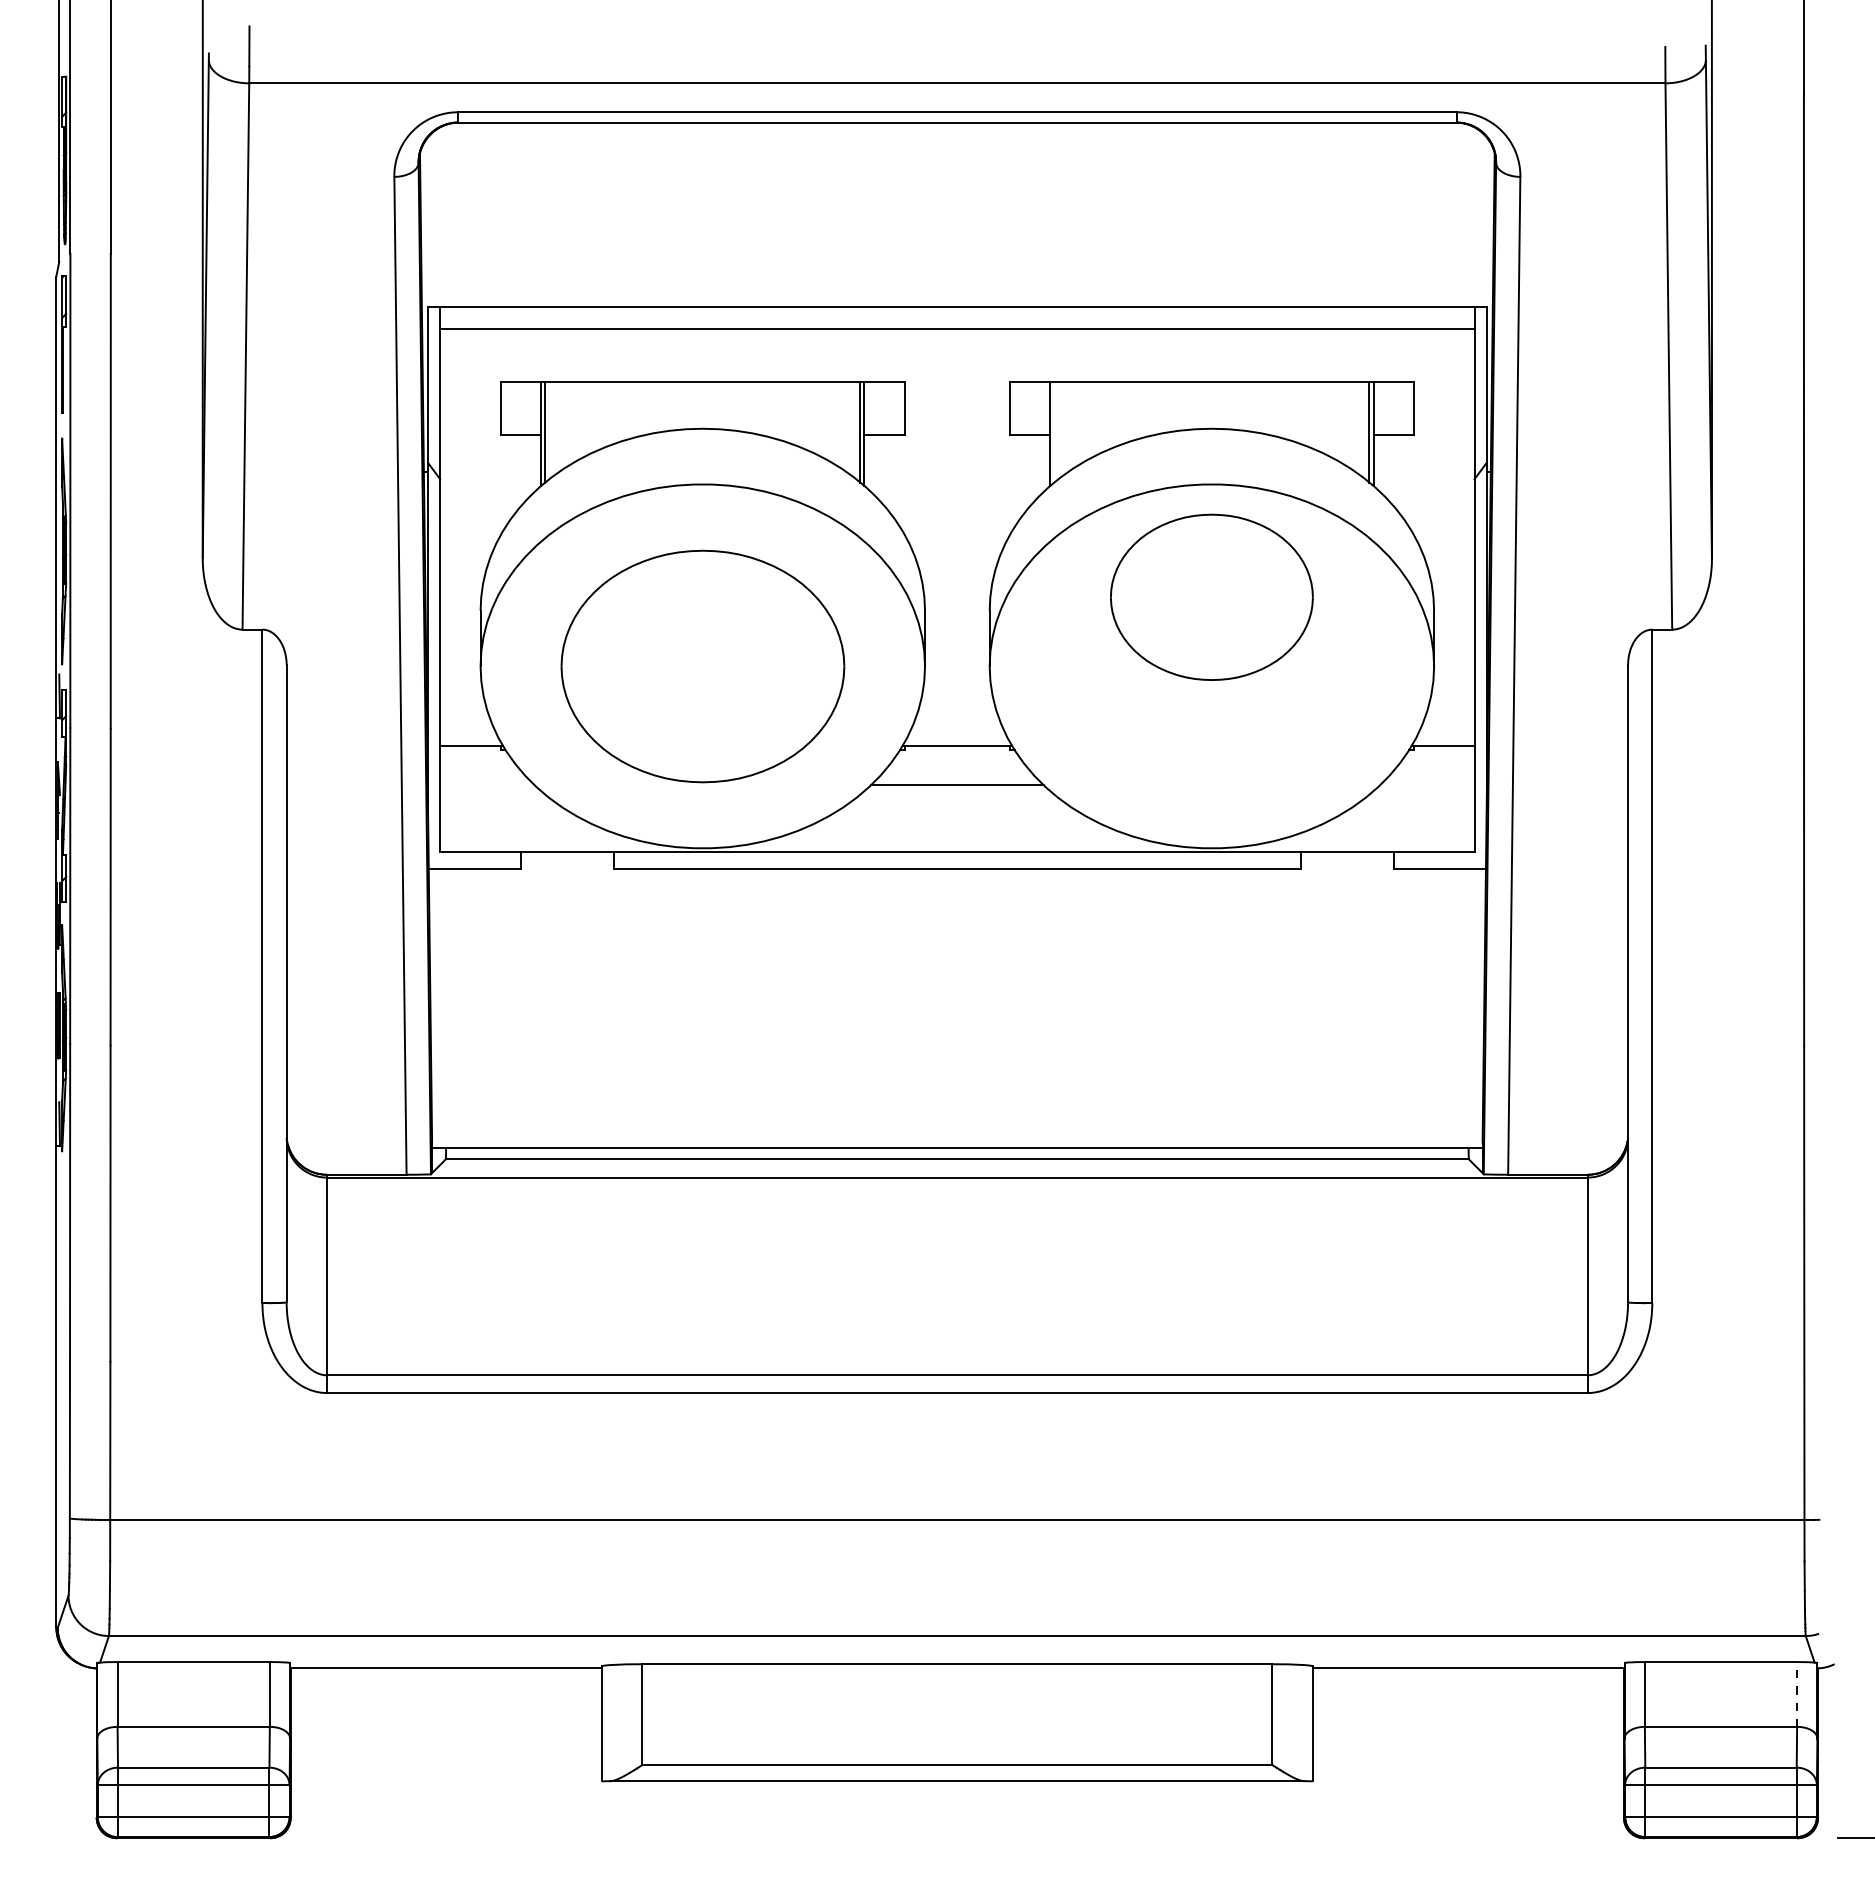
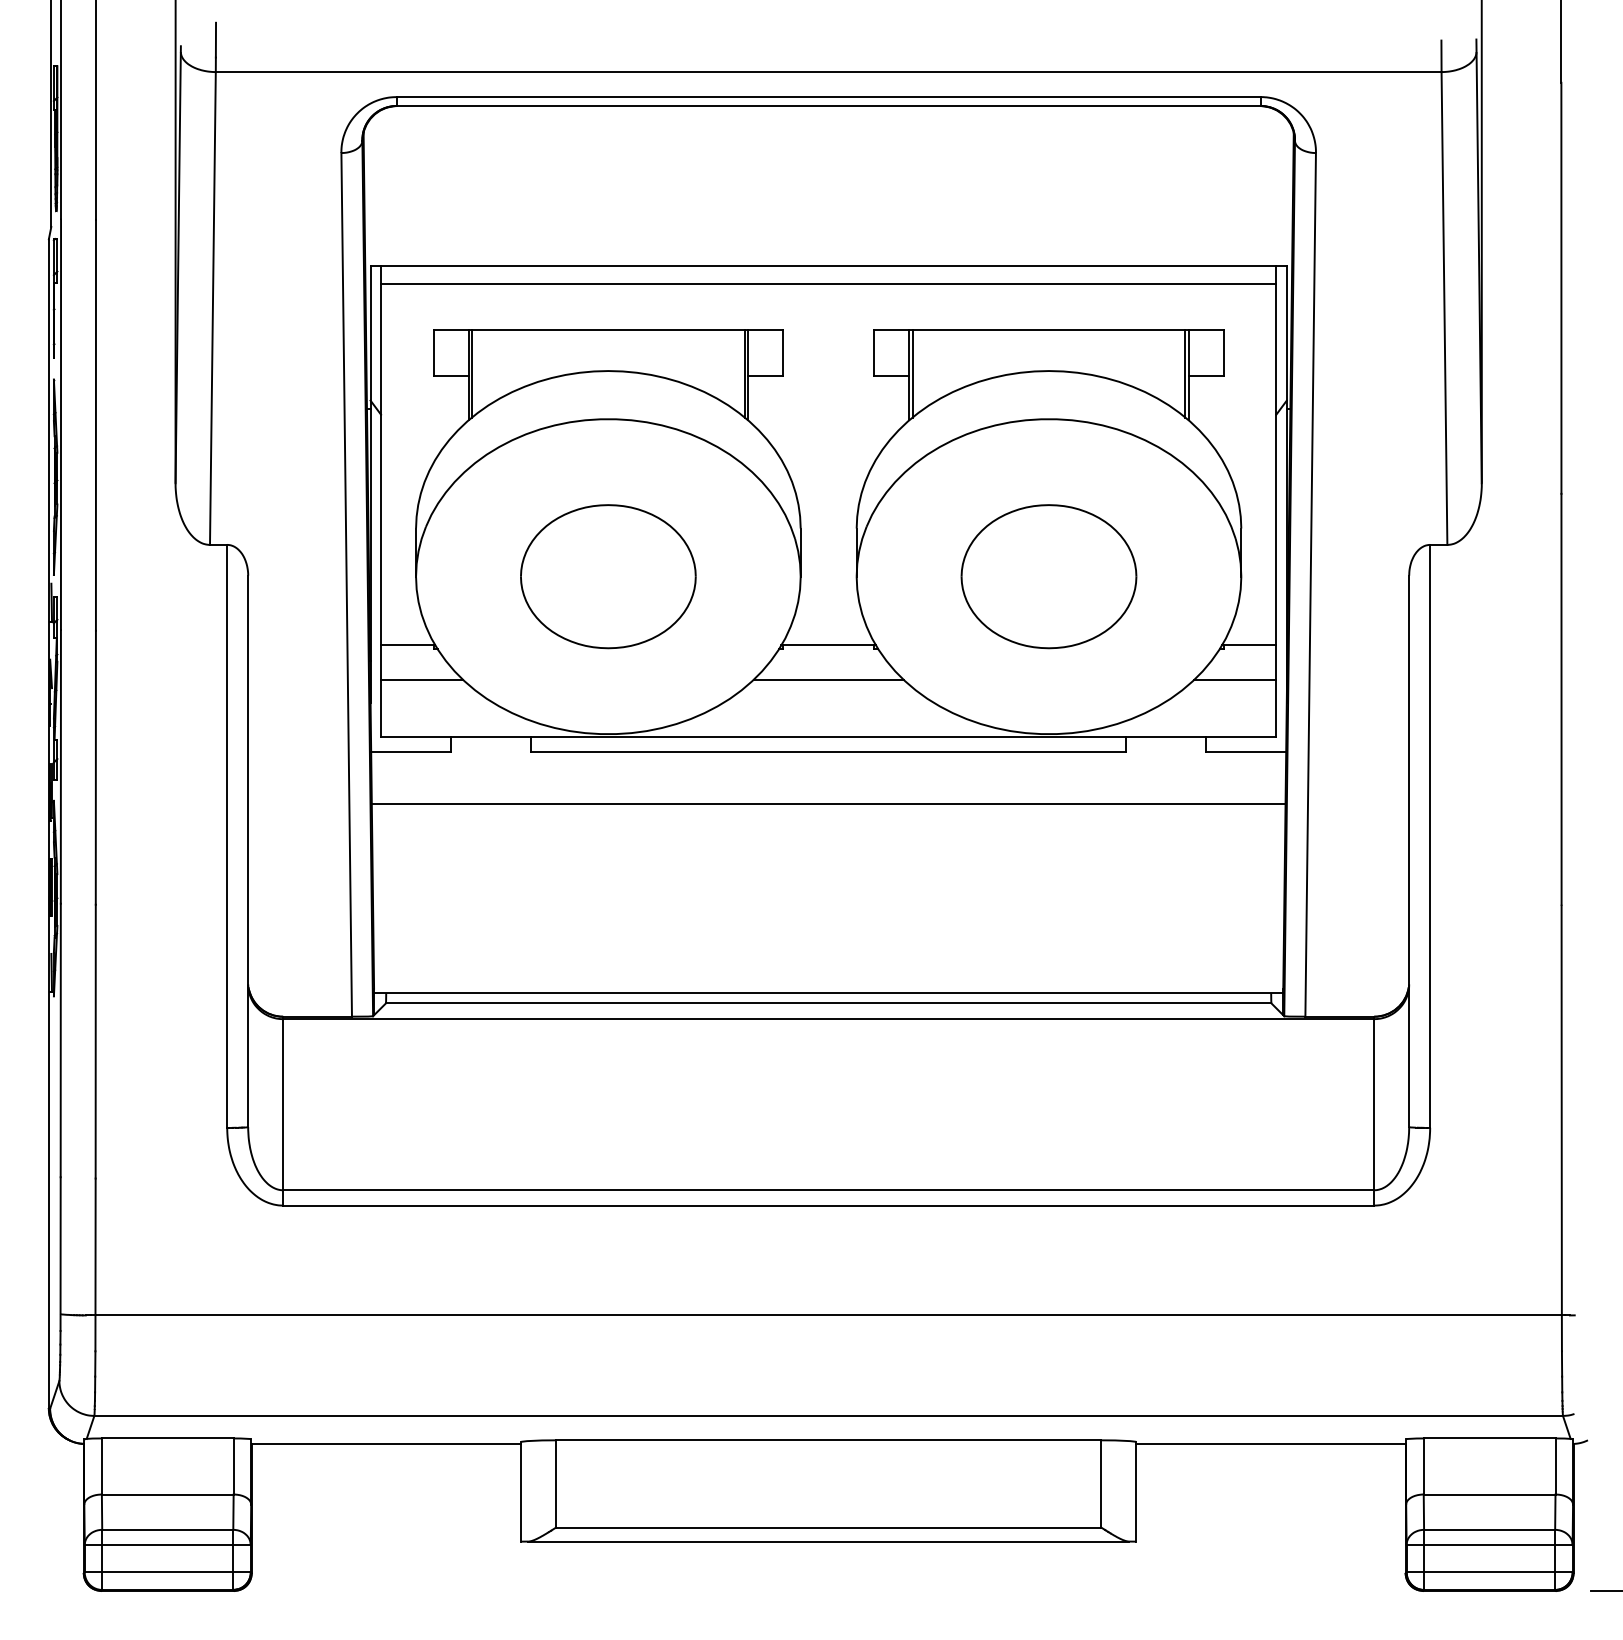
line: (1054, 431) -> (912, 373), added
part: (1211, 596) -> (1048, 575), moved
part: (702, 665) -> (608, 575), size x0.71
line: (487, 785) -> (422, 679), added
line: (1426, 785) -> (1234, 679), added
line: (957, 929) -> (828, 804), added
line: (1797, 1693) -> (1555, 1465), dashed -> solid

